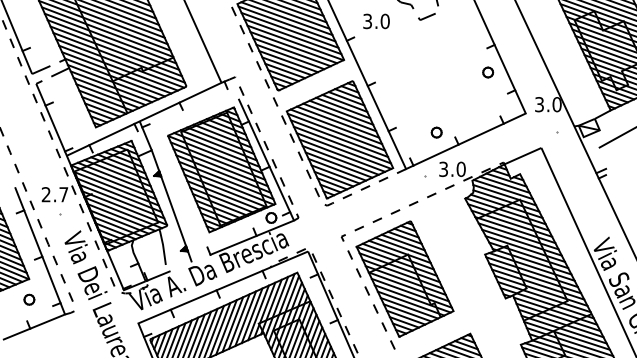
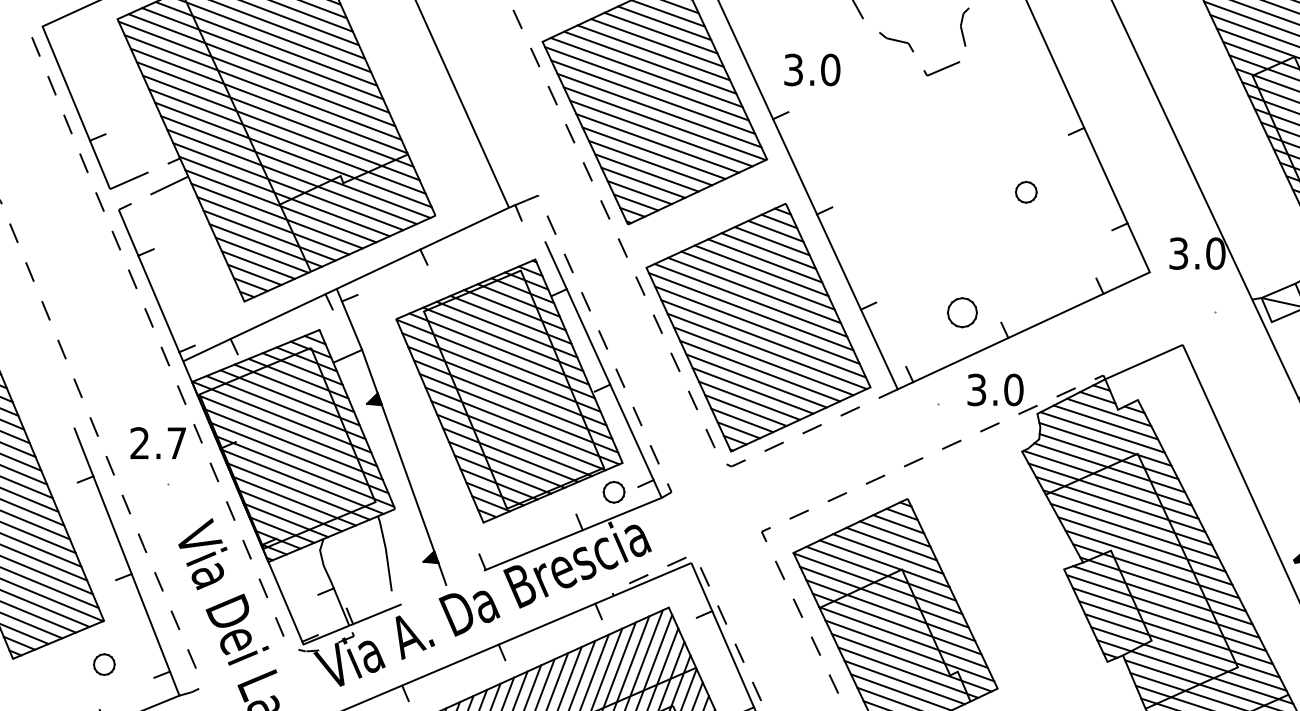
text: (376, 21) -> (812, 70), moved
part: (488, 72) -> (1027, 192), moved
part: (436, 132) -> (961, 312), size x1.4

